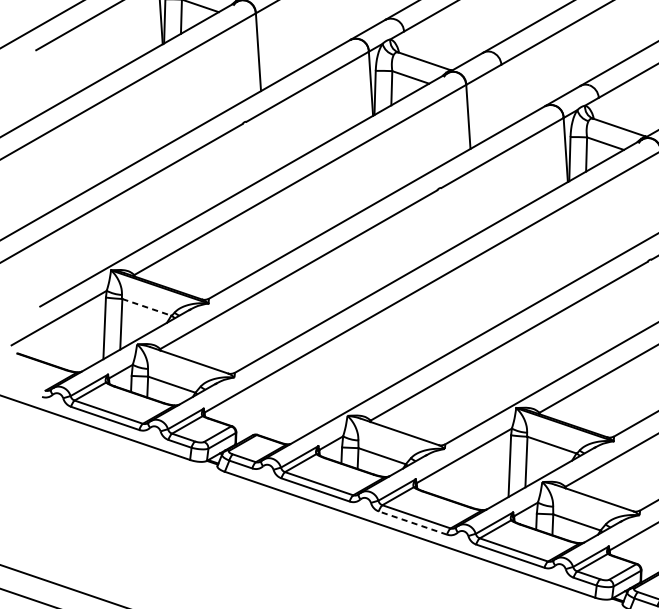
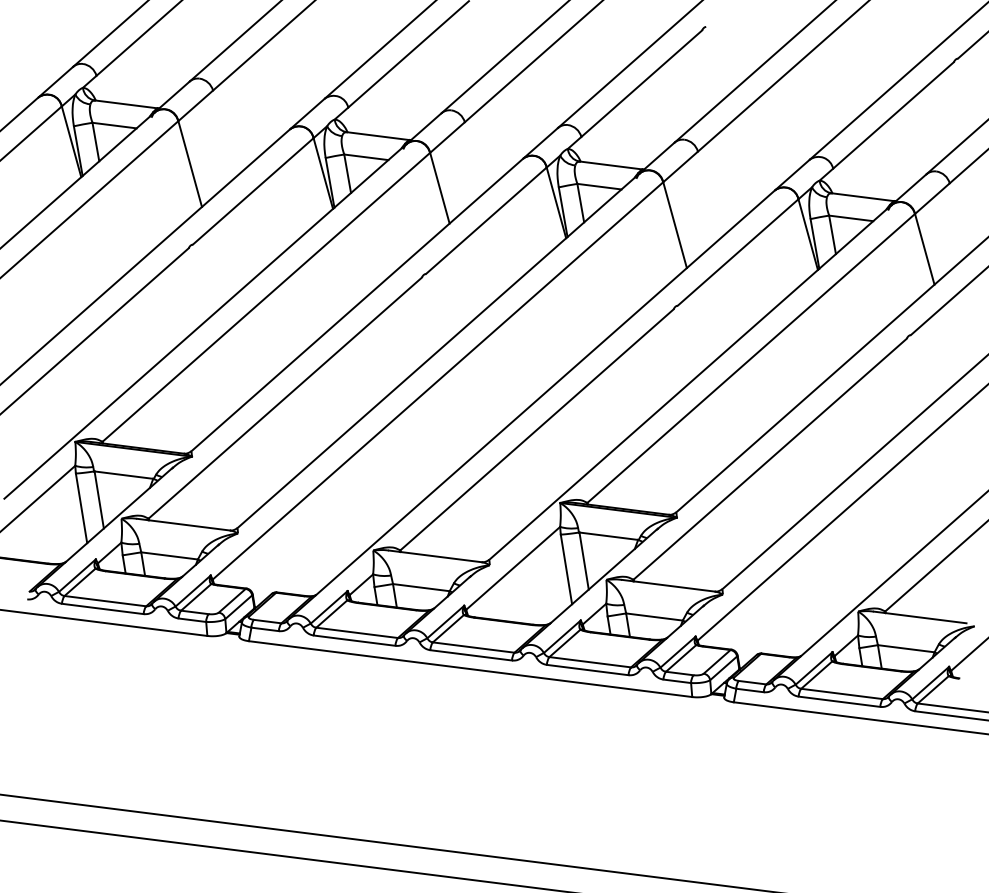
line: (146, 307) -> (123, 475), dashed -> solid
line: (412, 523) -> (470, 655), dashed -> solid

